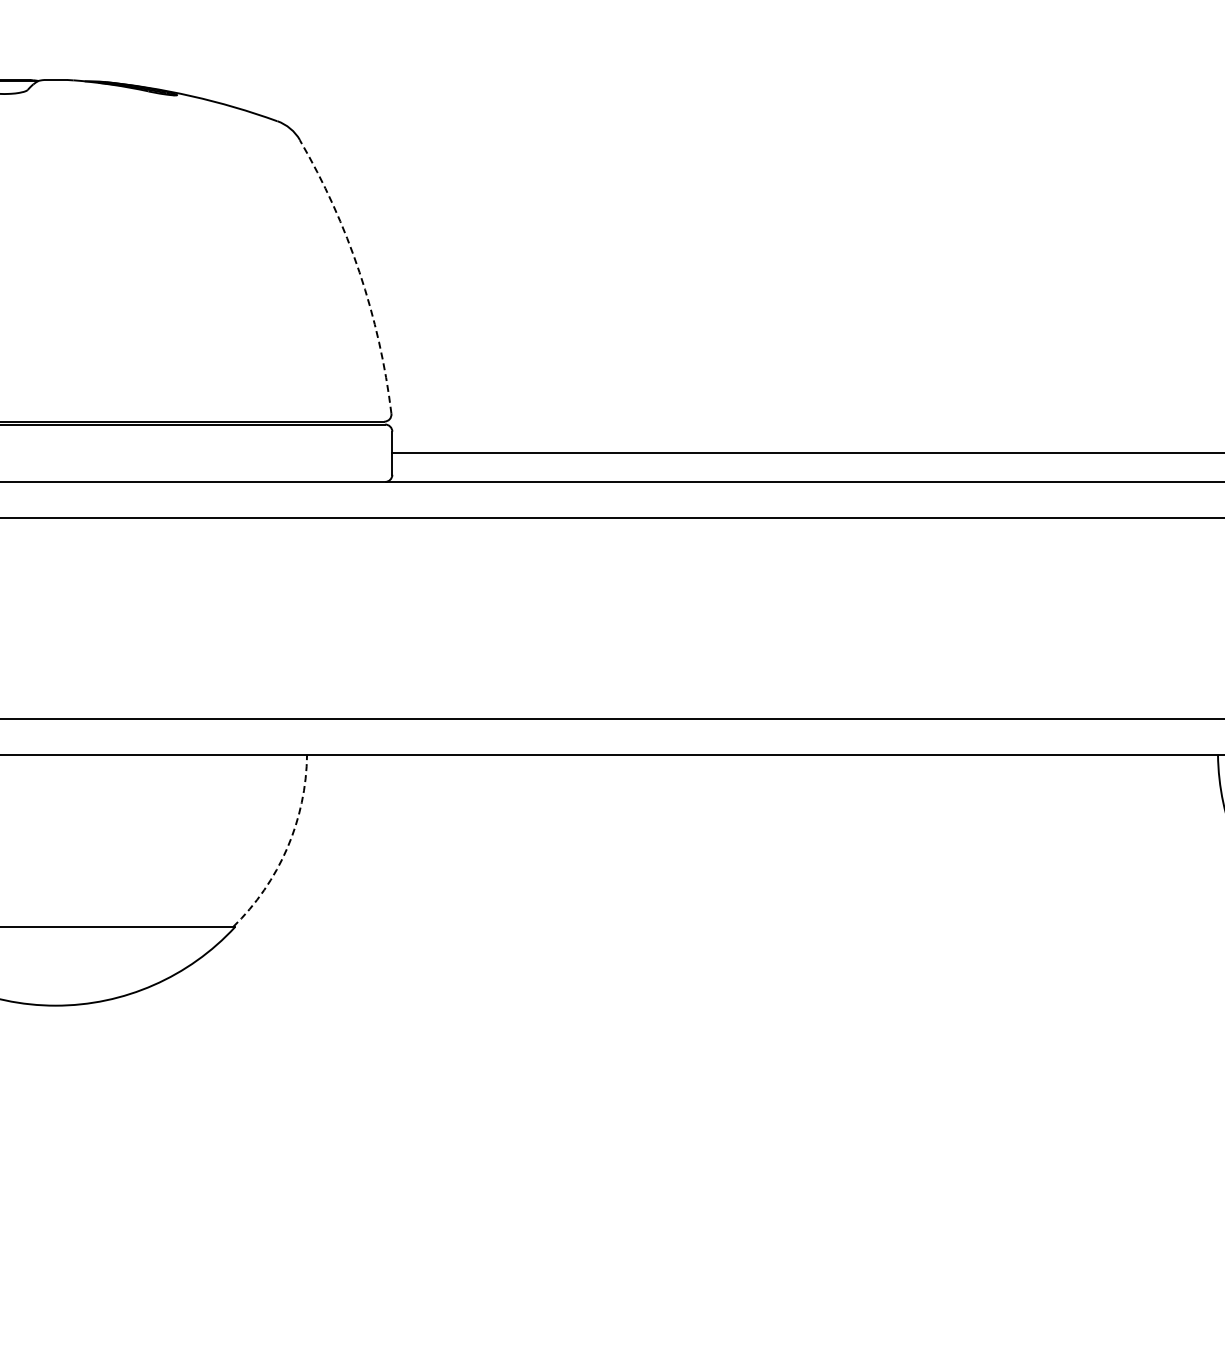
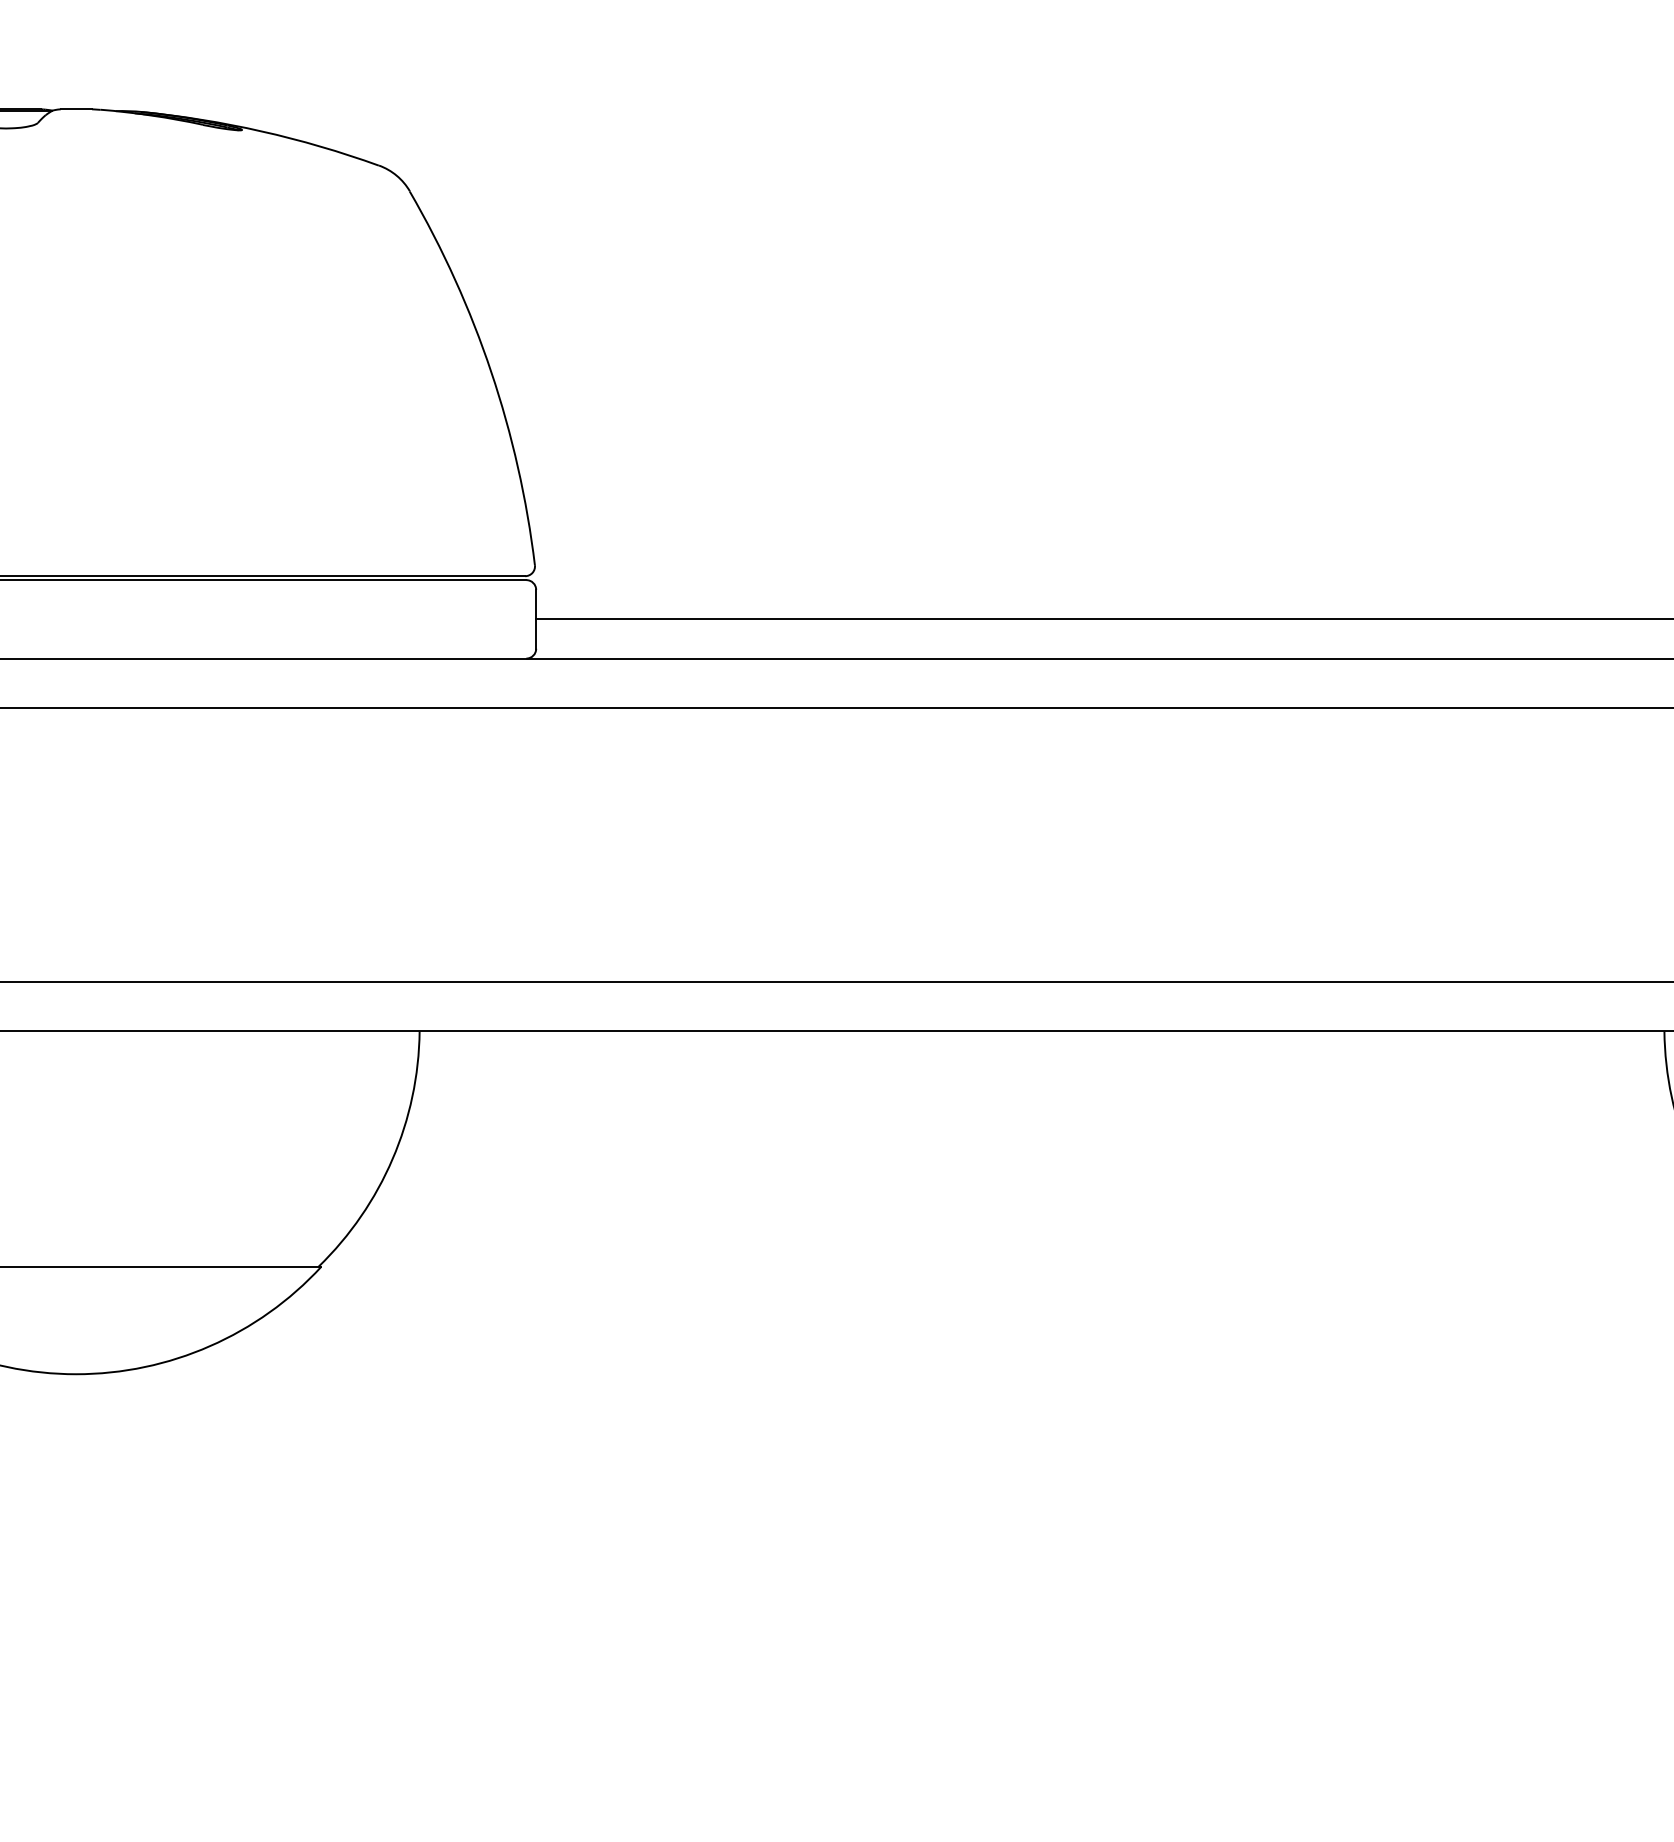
arc: (359, 272) -> (491, 372), dashed -> solid
arc: (287, 848) -> (392, 1159), dashed -> solid

